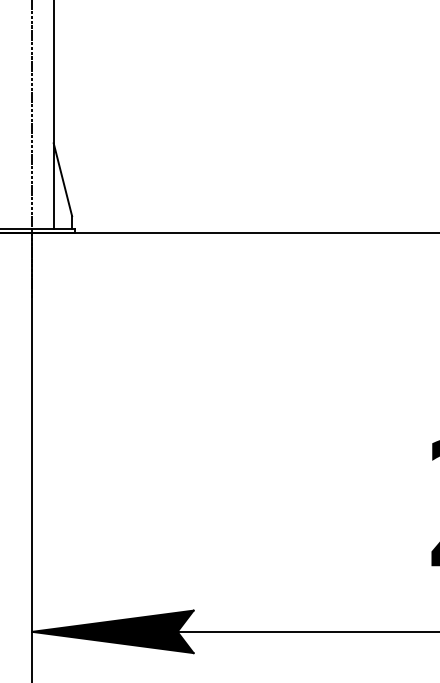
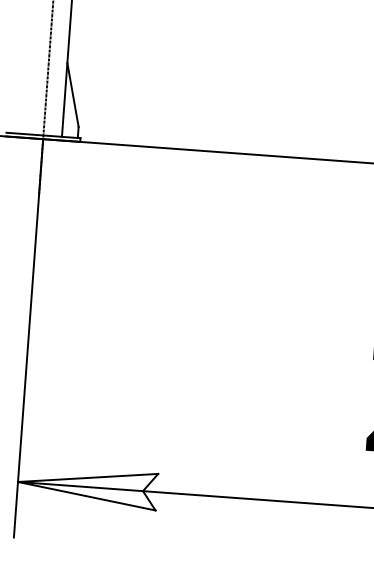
fill: (112, 631) -> (87, 486), removed

